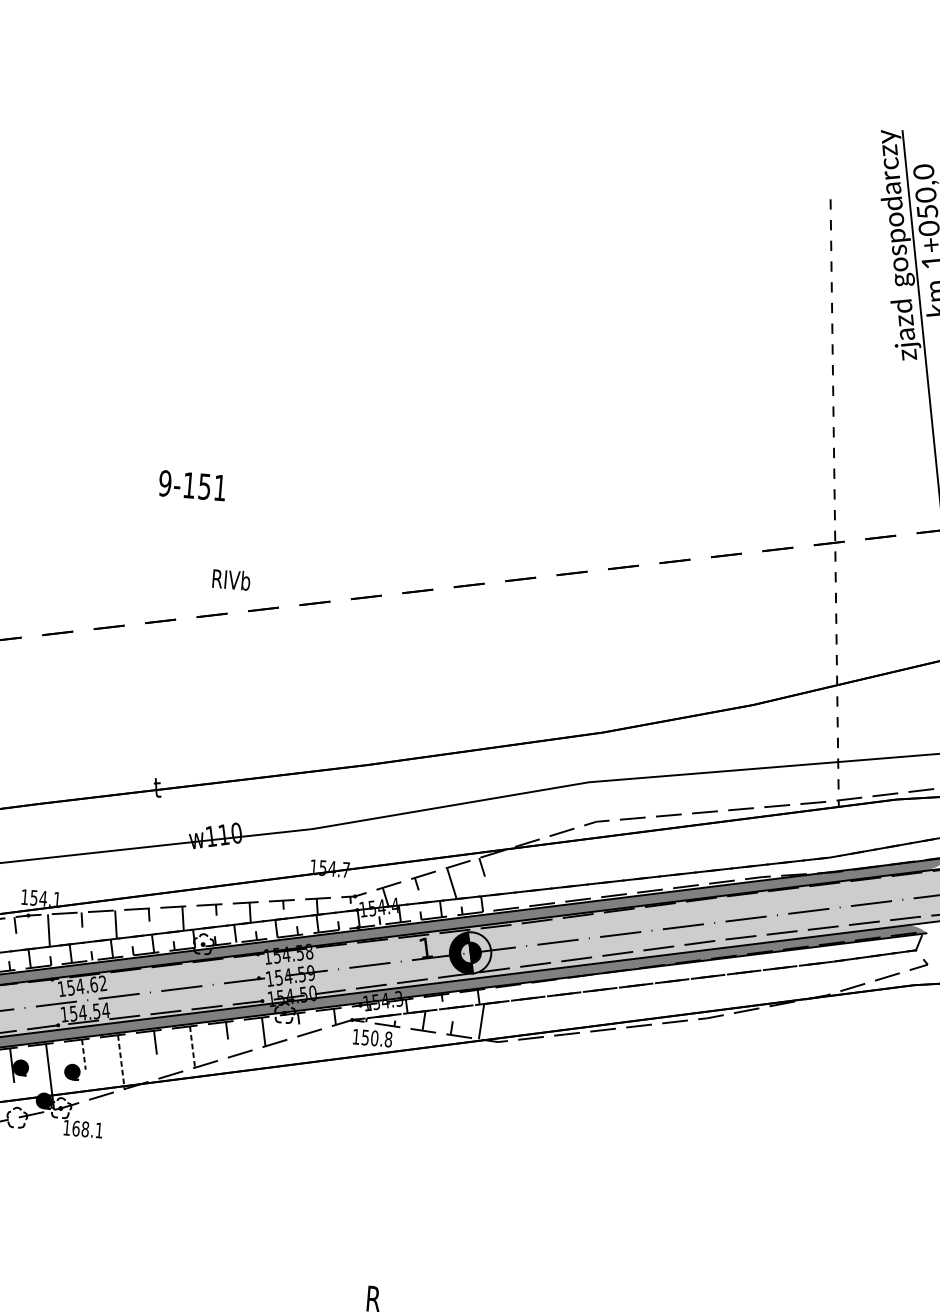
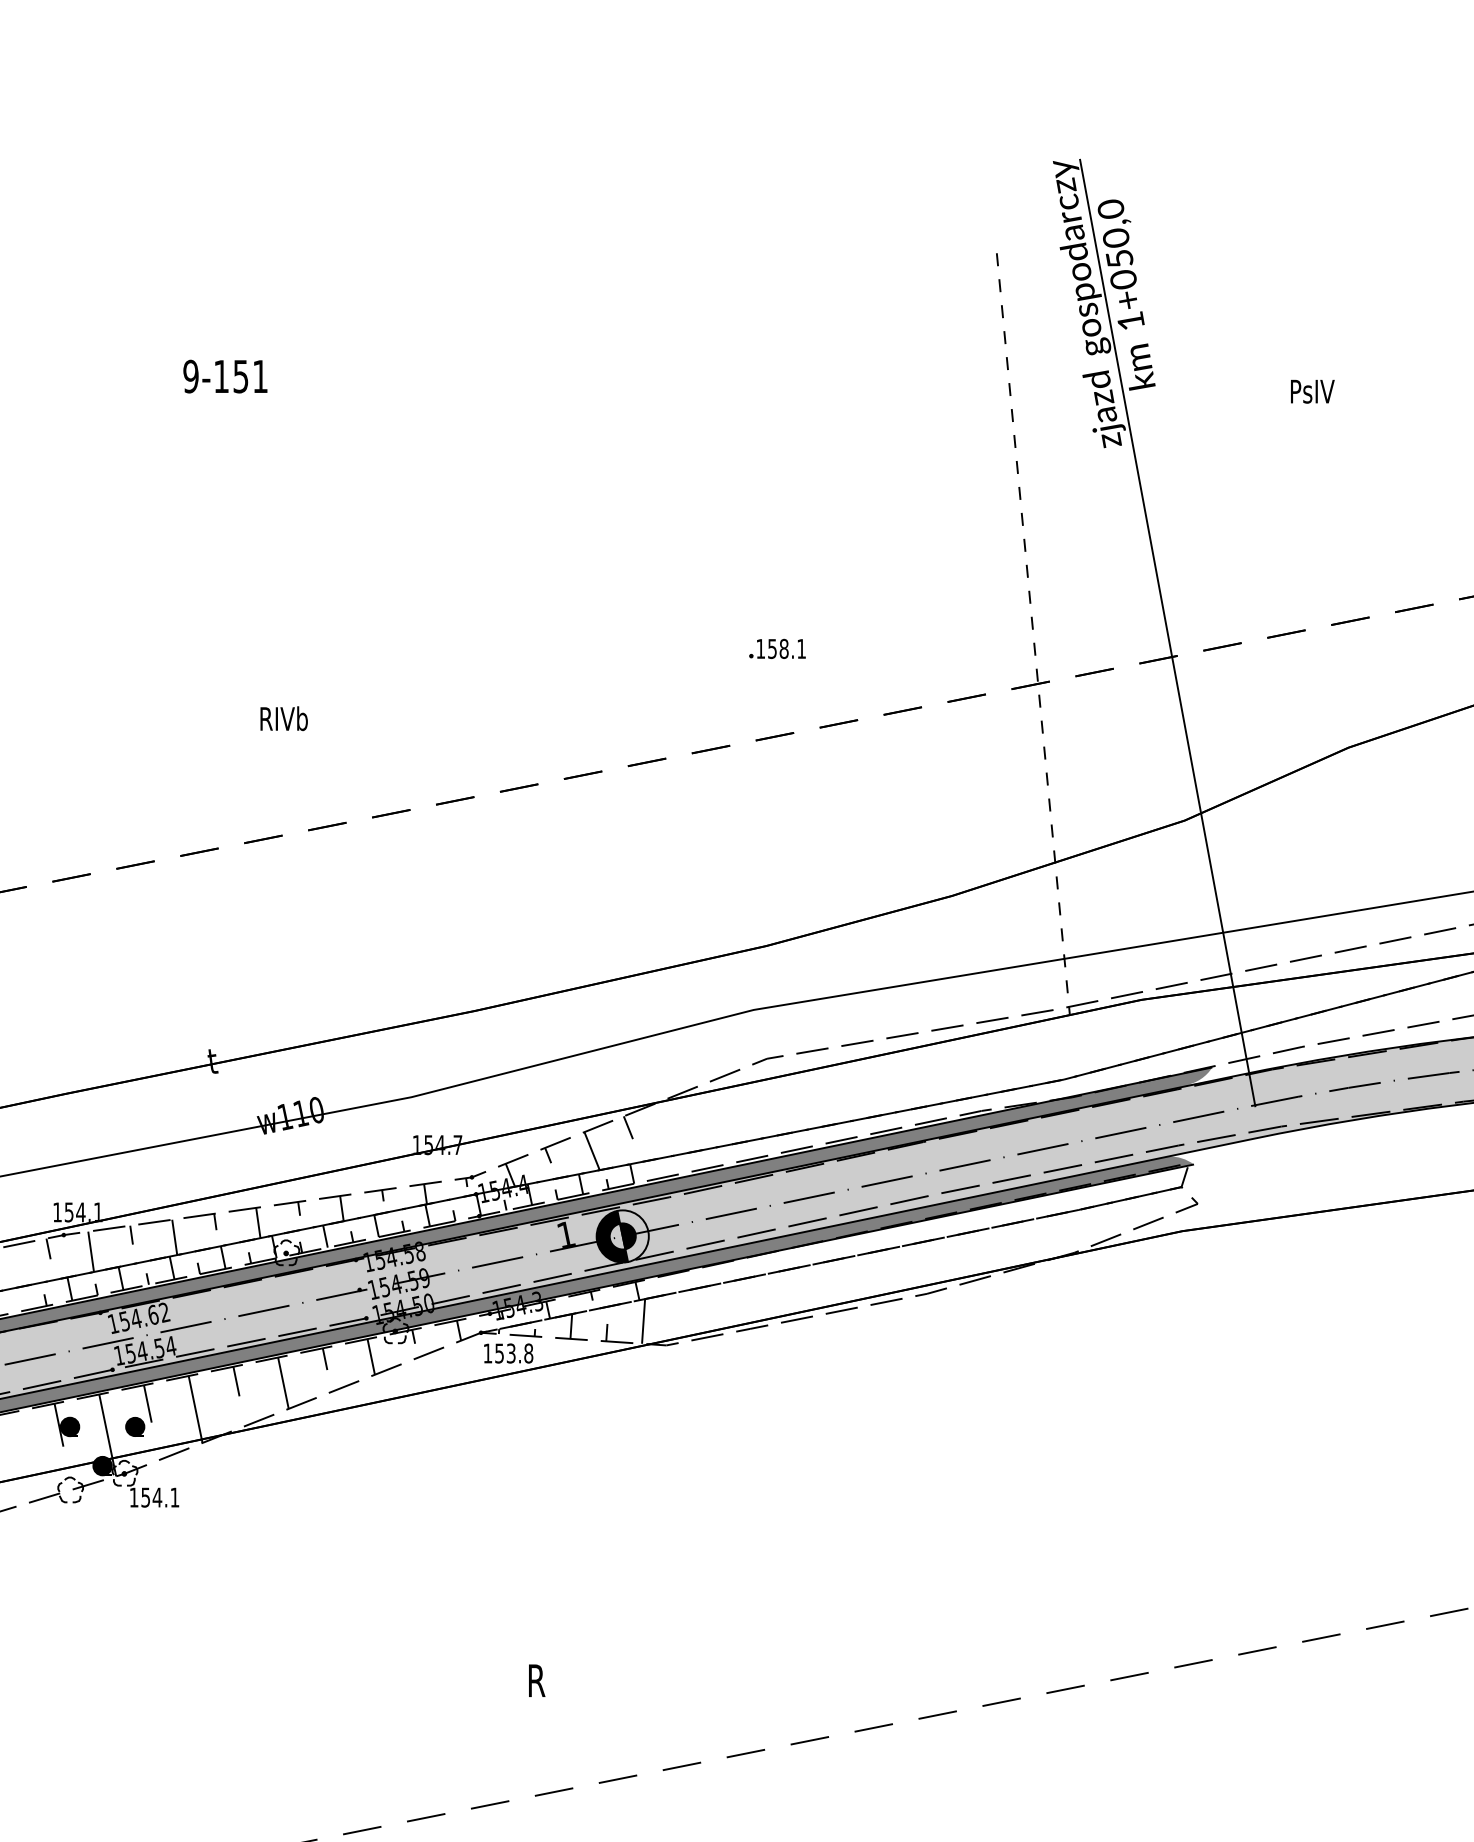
text: (192, 485) -> (225, 376), moved
part: (631, 497) -> (777, 648), added
text: (231, 579) -> (283, 718), moved
text: (374, 1038) -> (510, 1353), 150.8 -> 153.8
line: (192, 1047) -> (283, 1383), dashed -> solid
line: (83, 1055) -> (147, 1404), dashed -> solid
line: (121, 1062) -> (195, 1409), dashed -> solid
text: (80, 1128) -> (151, 1497), 168.1 -> 154.1

